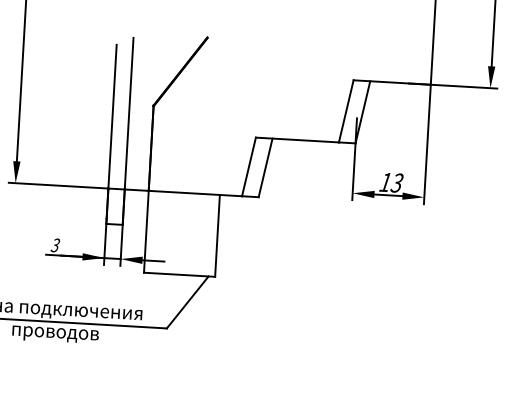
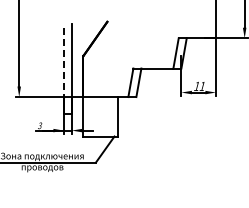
line: (111, 116) -> (63, 62), solid -> dashed
text: (397, 183) -> (202, 86), 13 -> 11

